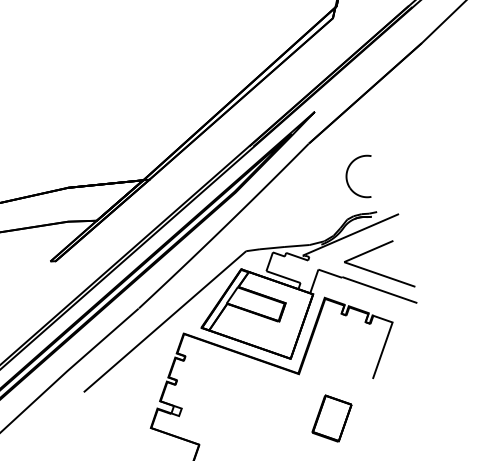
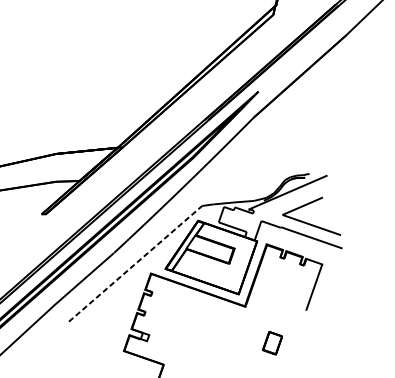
part: (347, 176) -> (285, 144), removed
line: (165, 321) -> (135, 263), solid -> dashed
part: (331, 418) -> (272, 343), size x0.6

